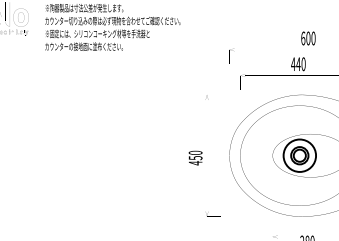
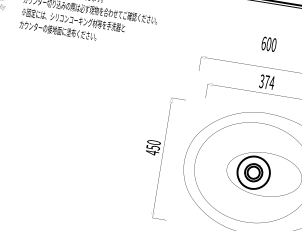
text: (308, 38) -> (269, 44), moved
text: (298, 64) -> (266, 82), 440 -> 374
text: (195, 157) -> (153, 147), moved

